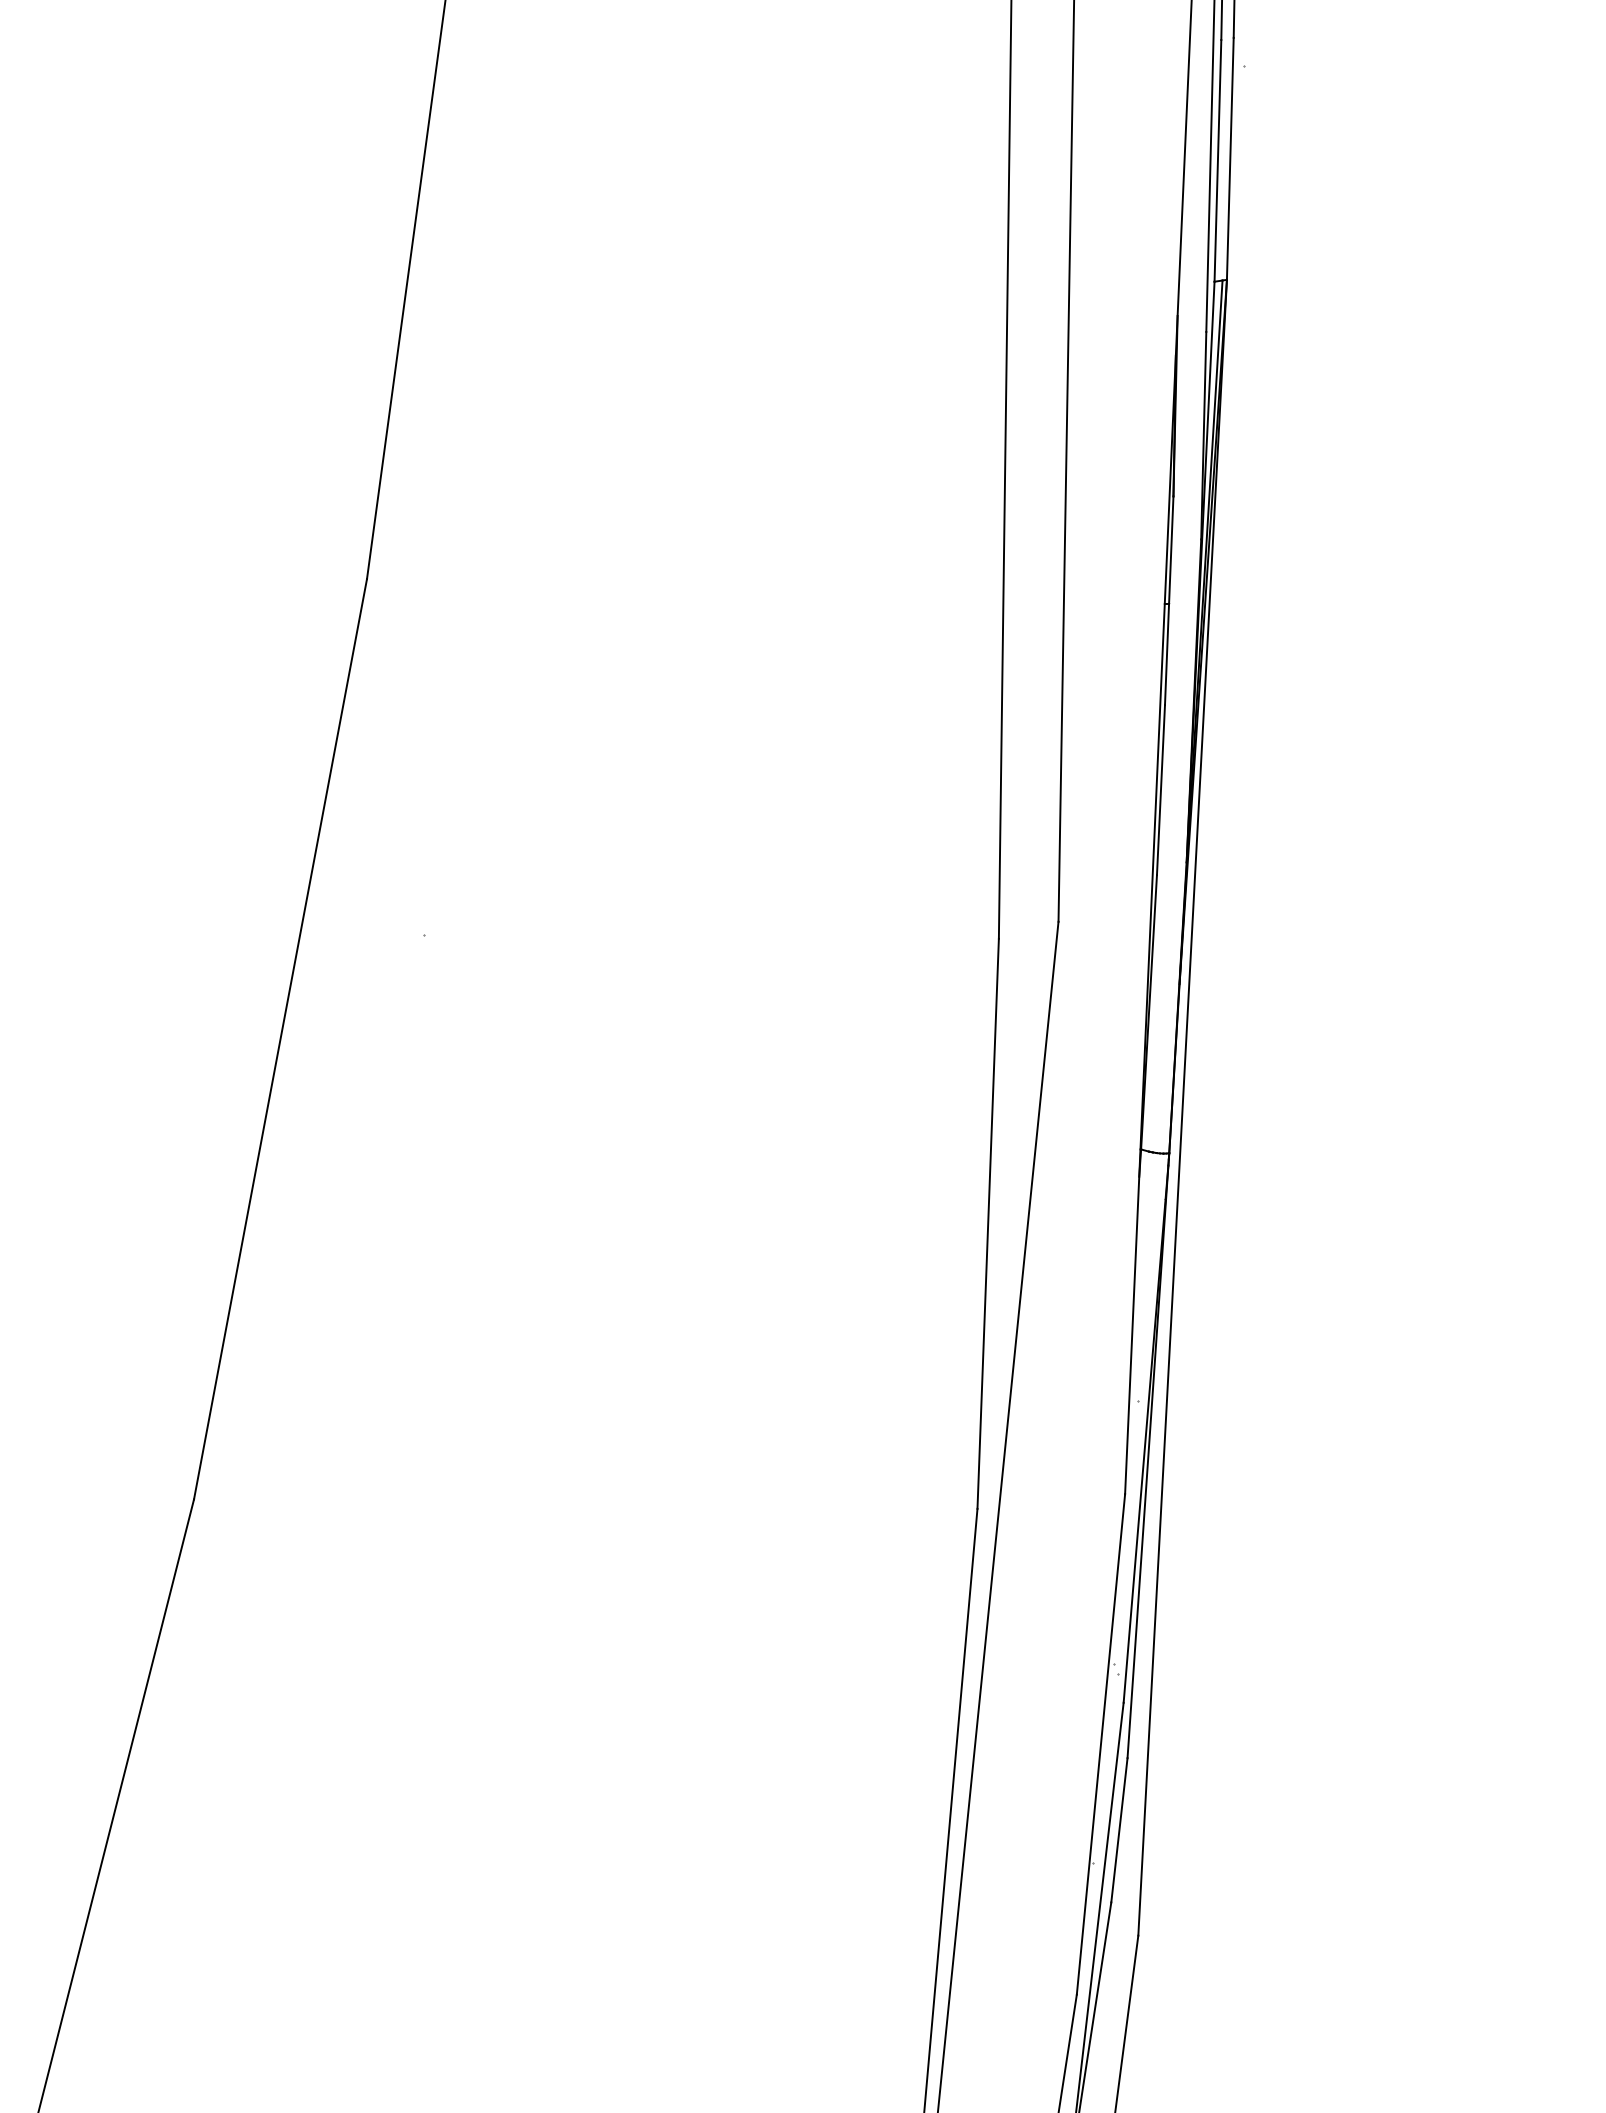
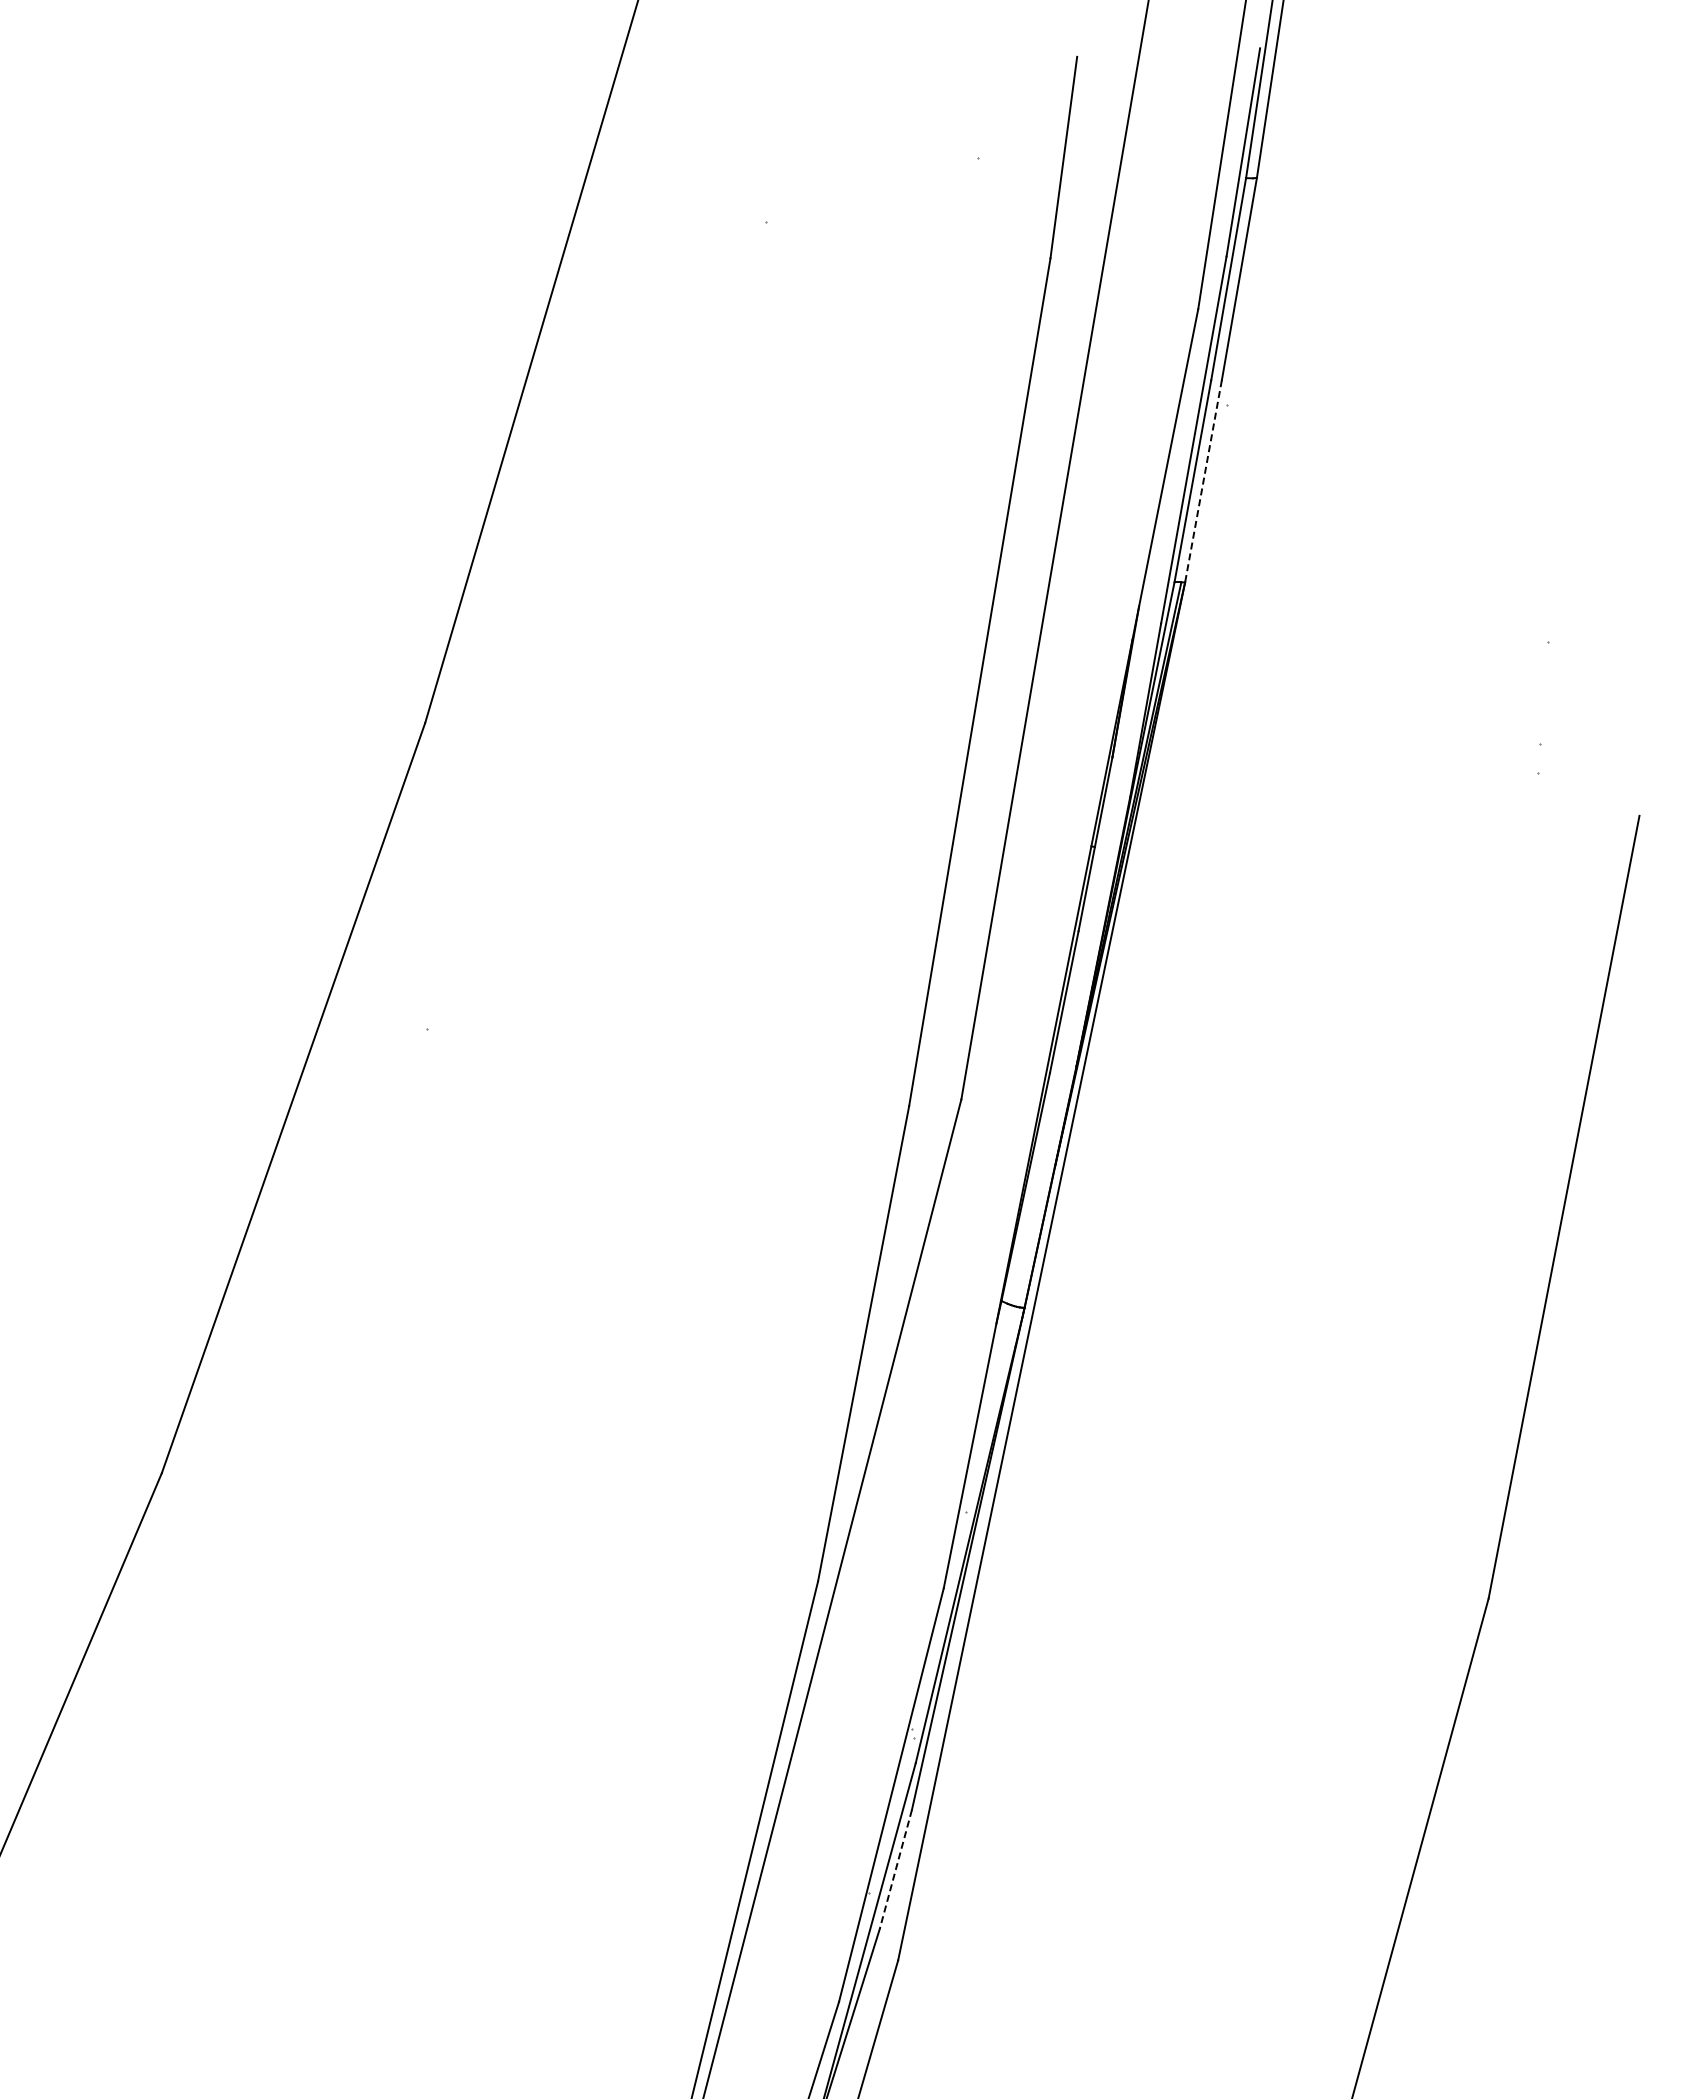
line: (1230, 159) -> (1203, 481), solid -> dashed
line: (1119, 1830) -> (895, 1869), solid -> dashed

